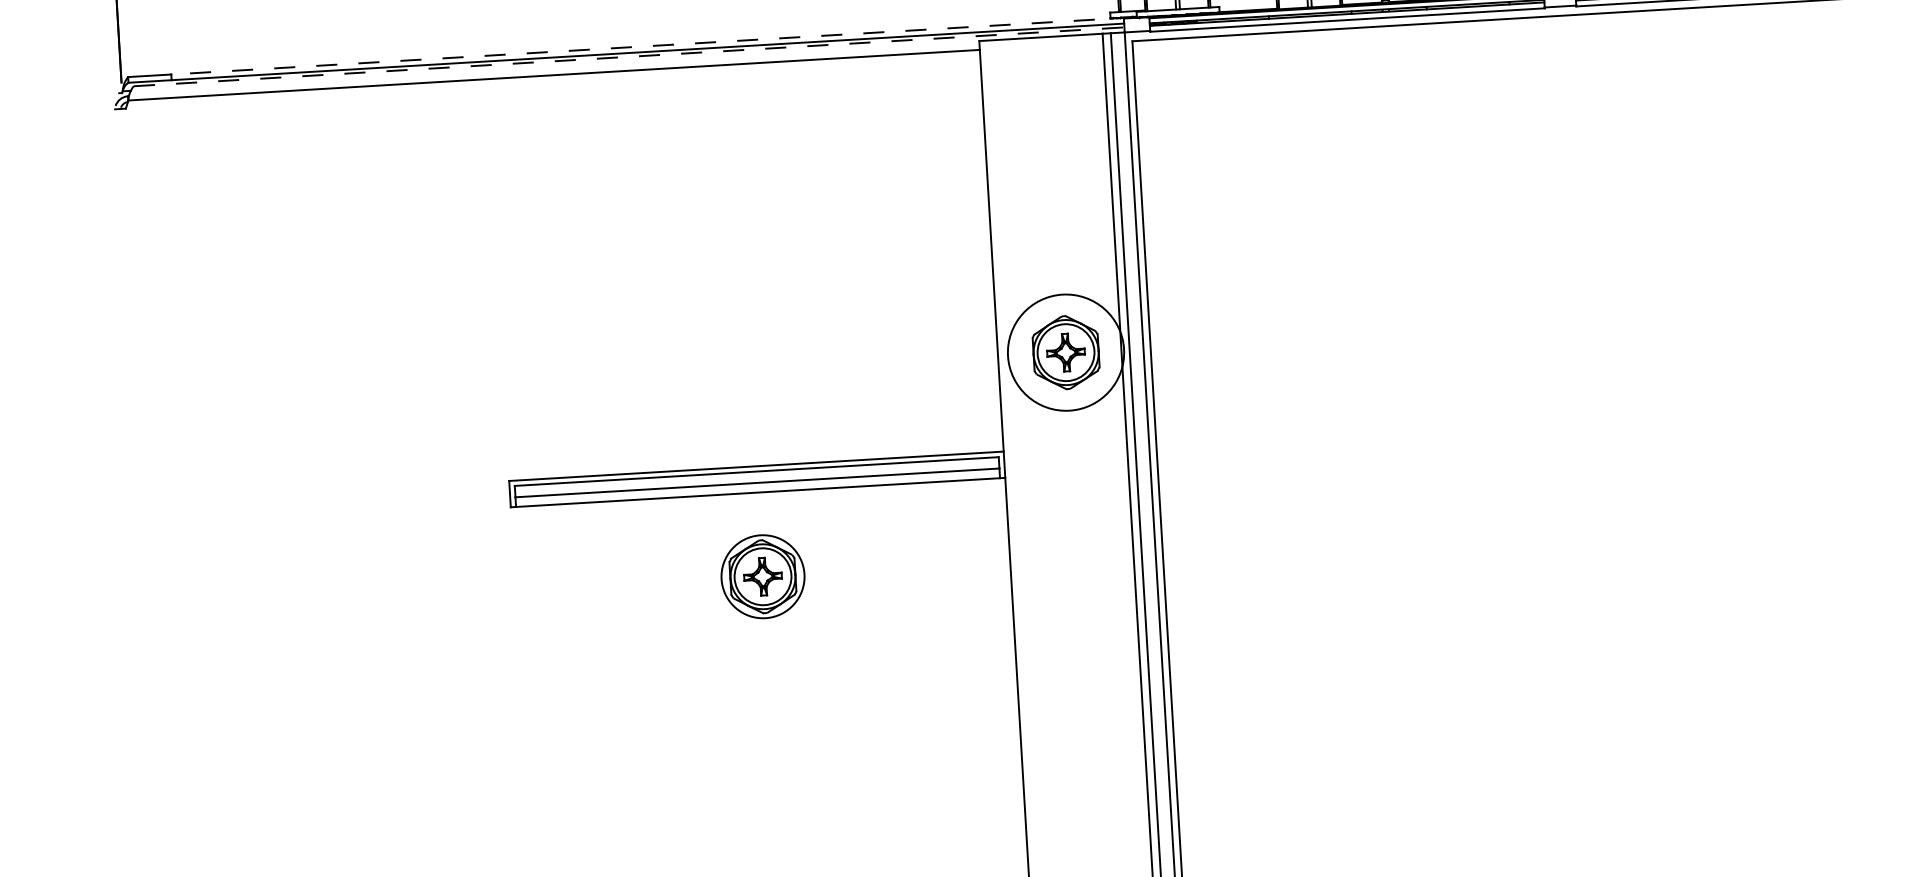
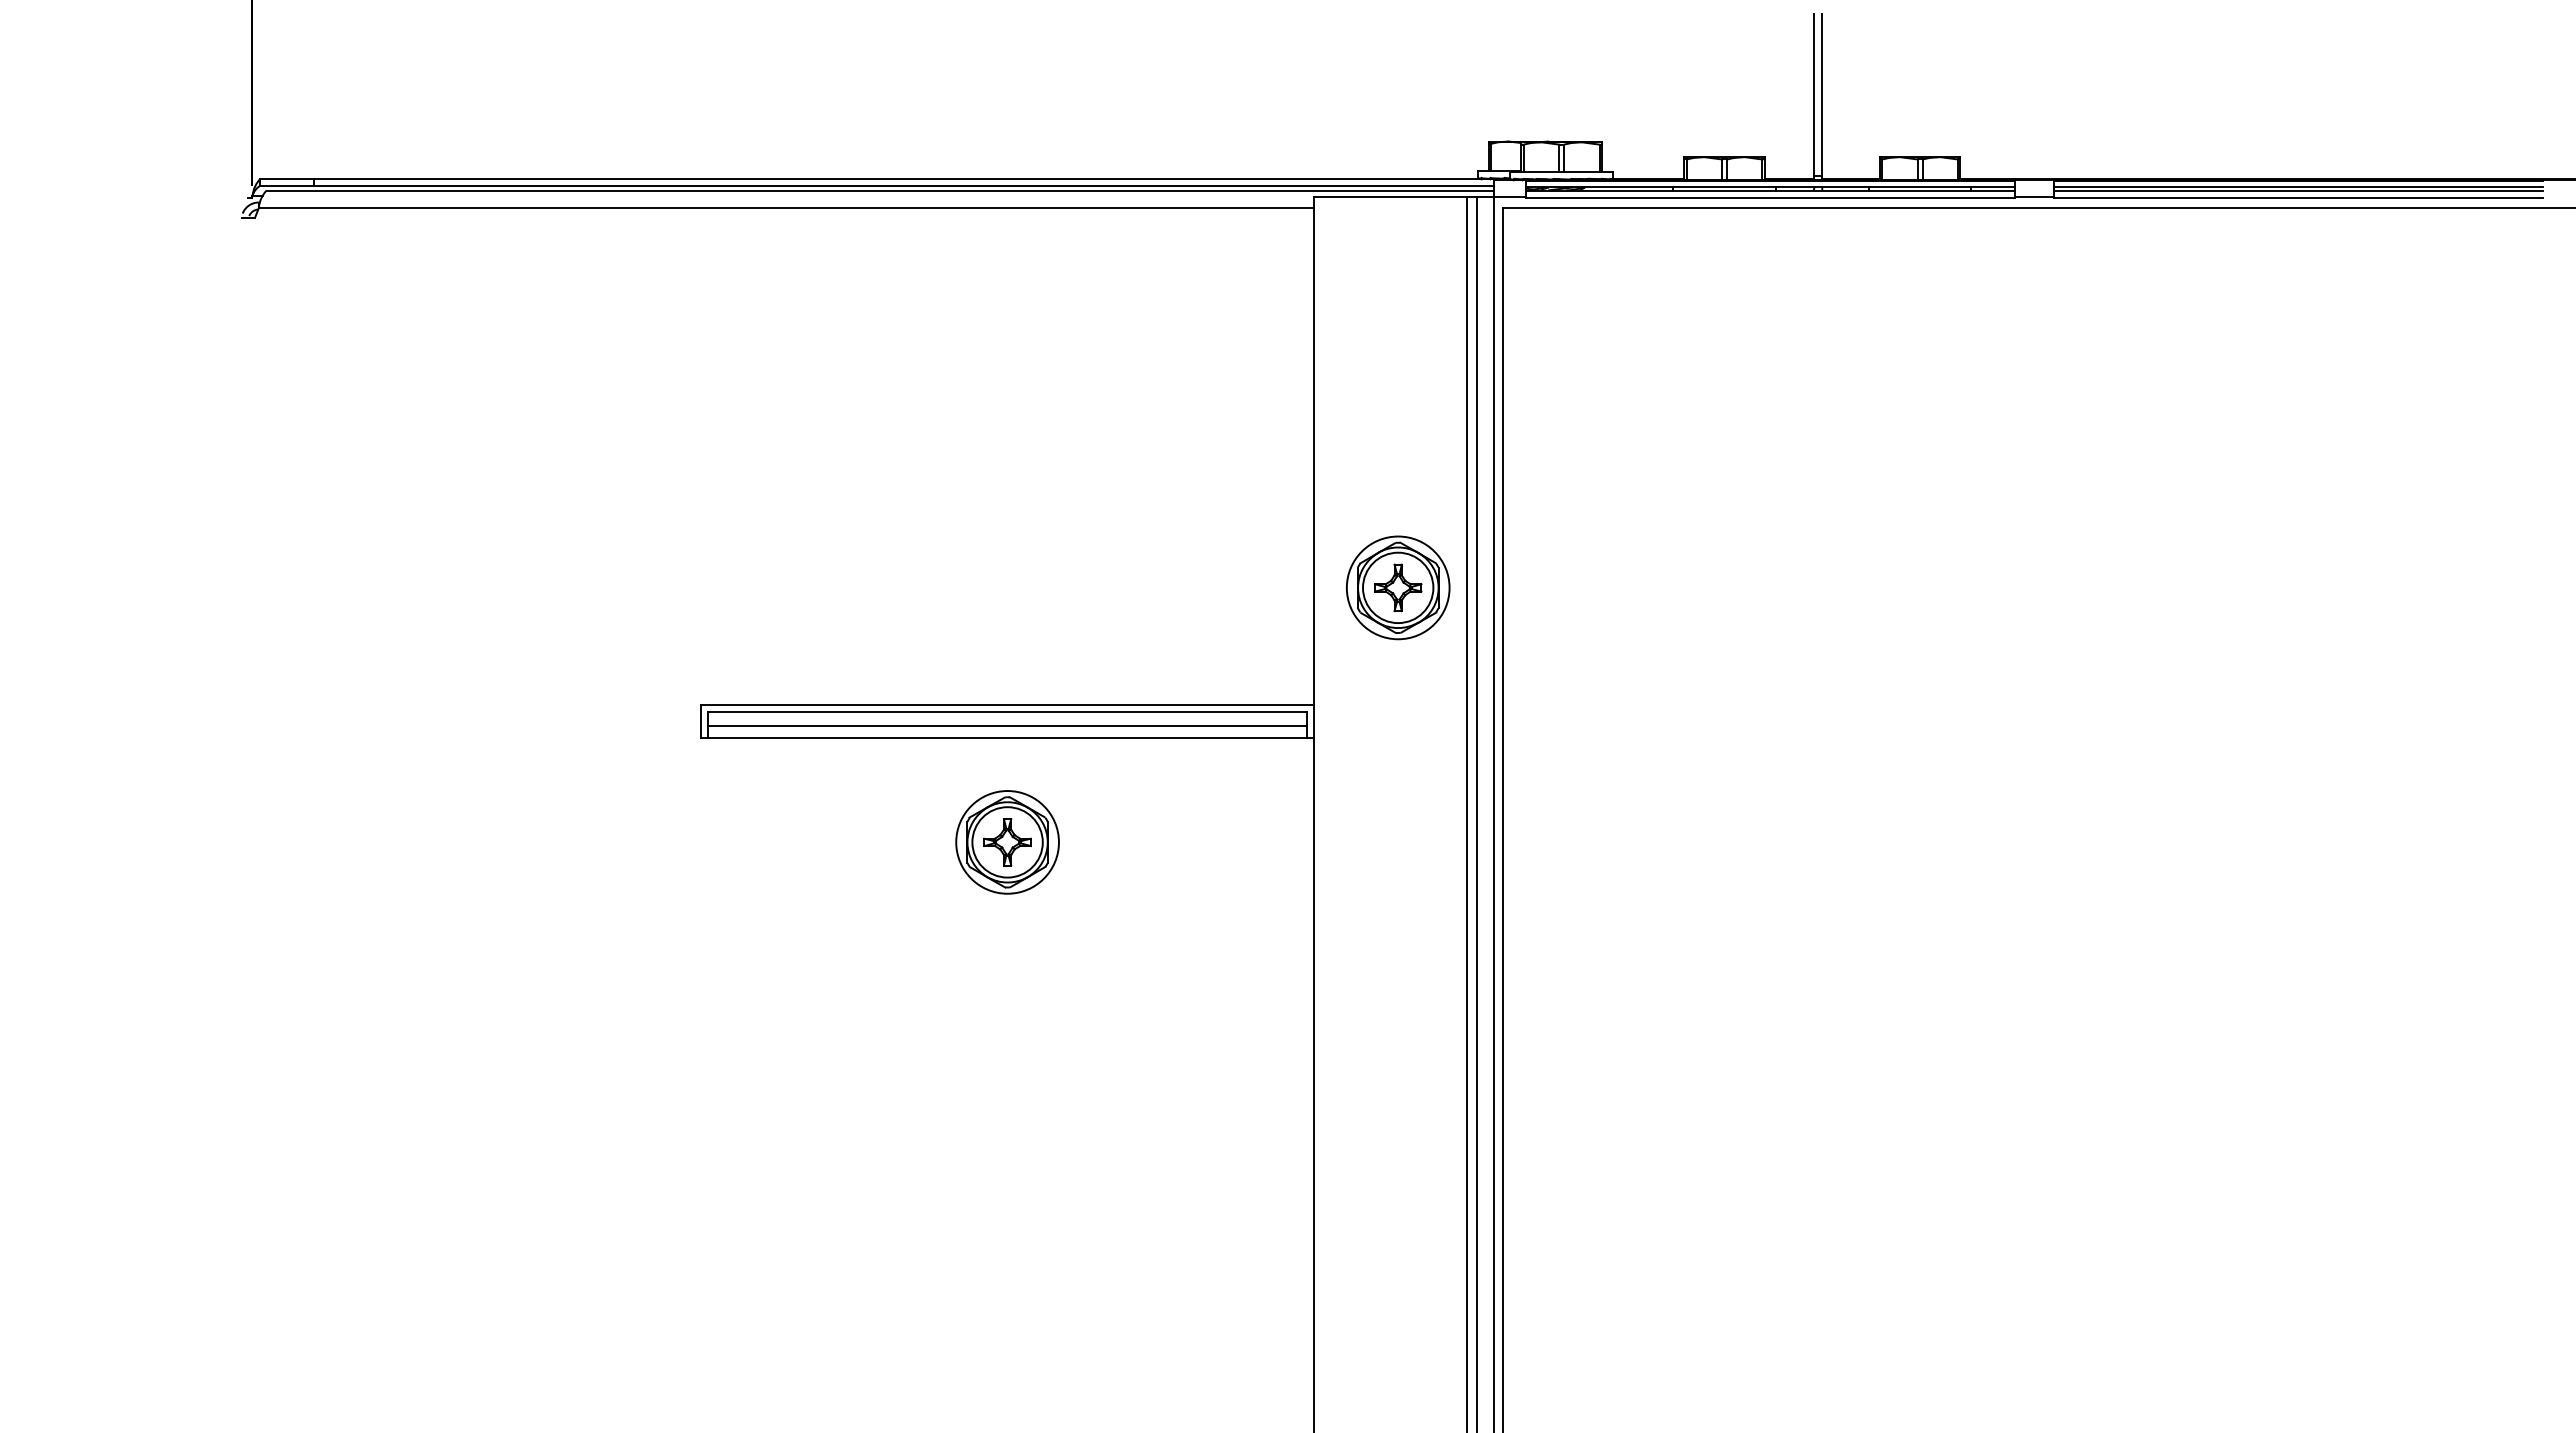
line: (653, 45) -> (911, 178), dashed -> solid
line: (629, 56) -> (880, 190), dashed -> solid
circle: (1065, 352) -> (1397, 587), size x0.71

